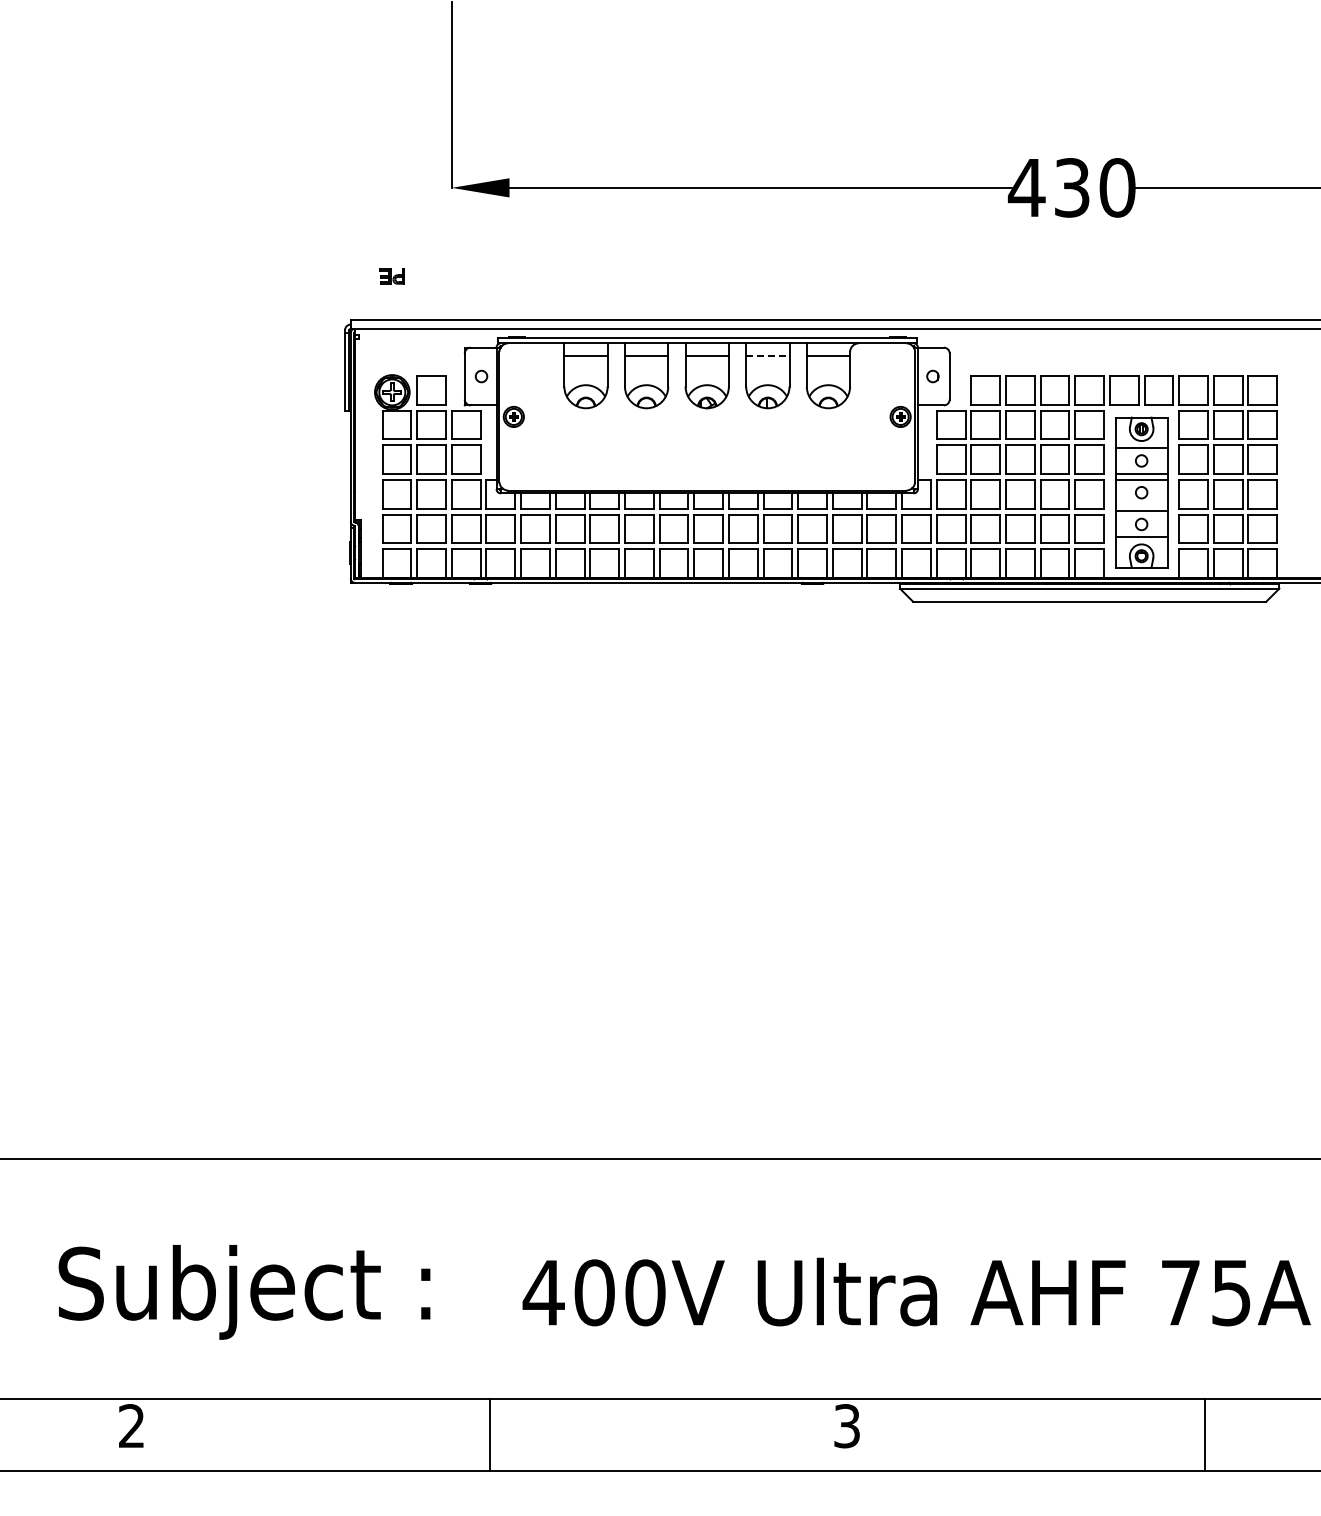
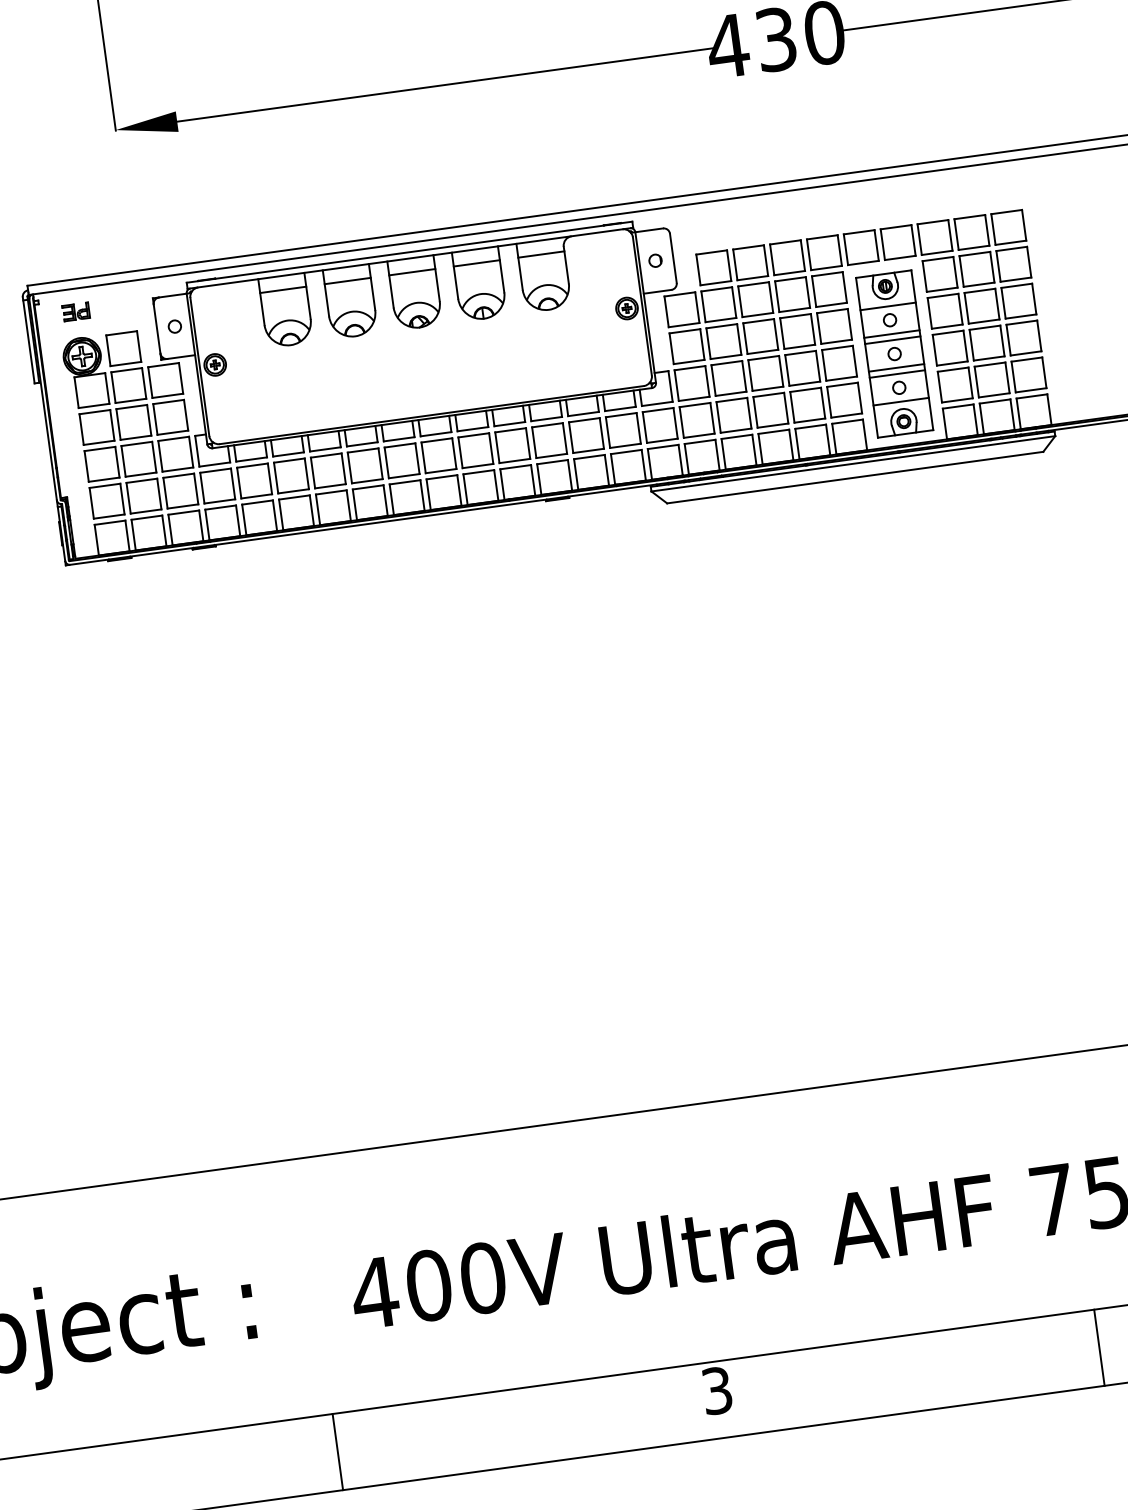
part: (391, 276) -> (75, 312), moved
line: (767, 356) -> (476, 263), dashed -> solid
line: (1141, 505) -> (896, 367), added

